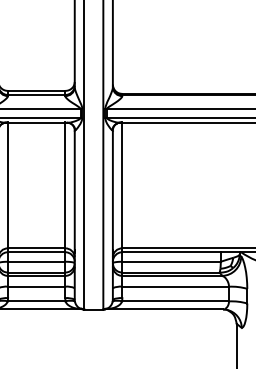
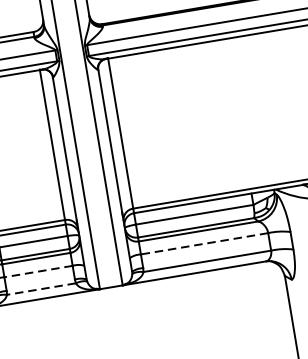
line: (36, 286) -> (38, 271), solid -> dashed
line: (175, 286) -> (204, 243), solid -> dashed
line: (36, 301) -> (41, 289), solid -> dashed

